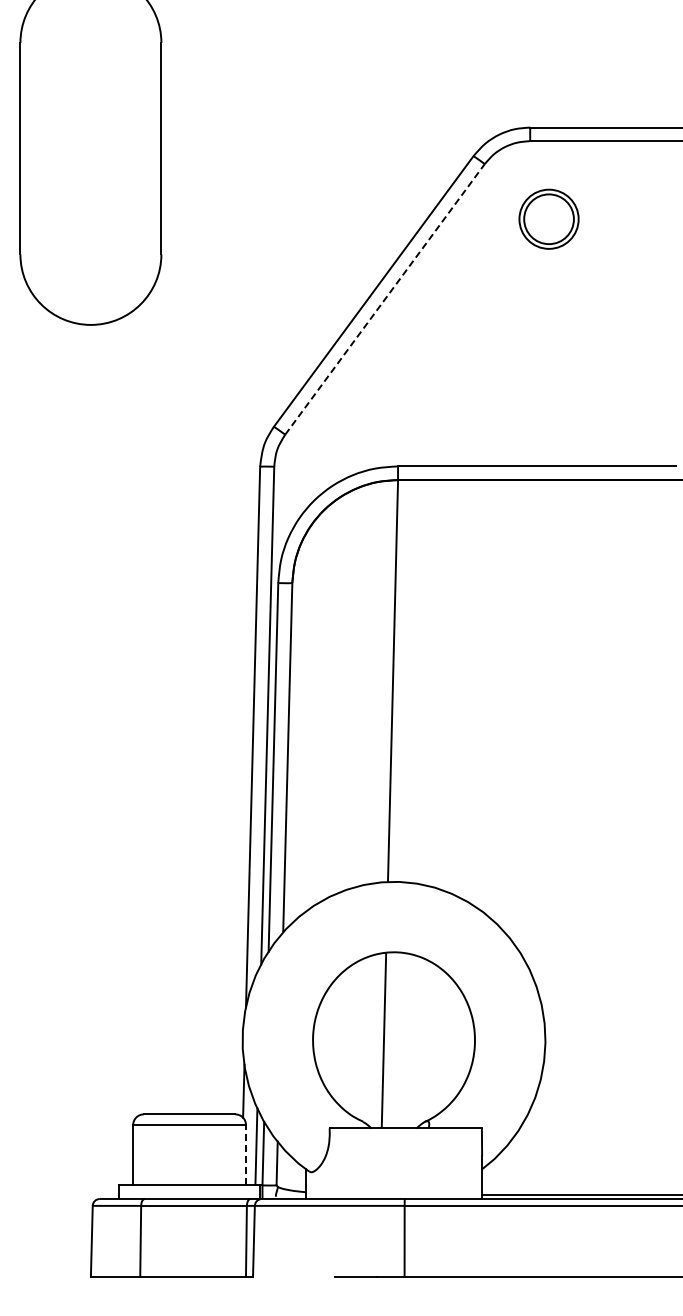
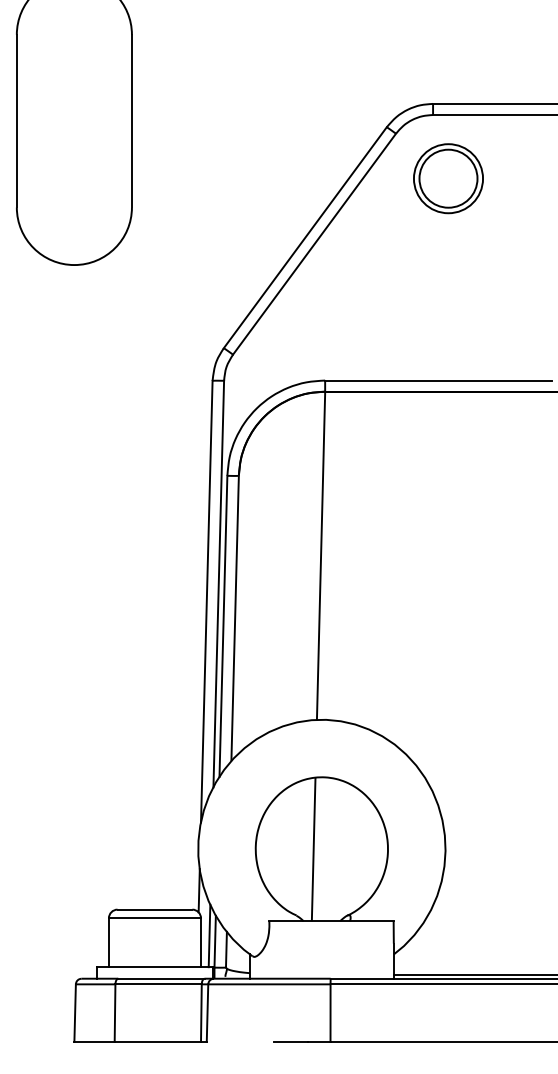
part: (548, 219) -> (448, 178), size x1.43
line: (385, 298) -> (314, 243), dashed -> solid
line: (245, 1154) -> (200, 942), dashed -> solid

